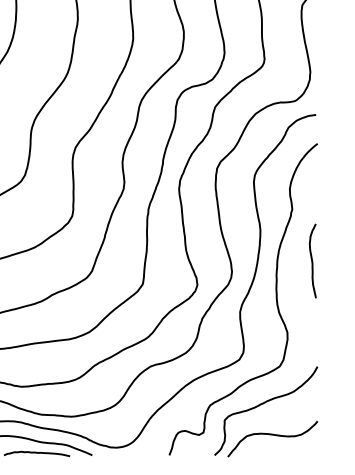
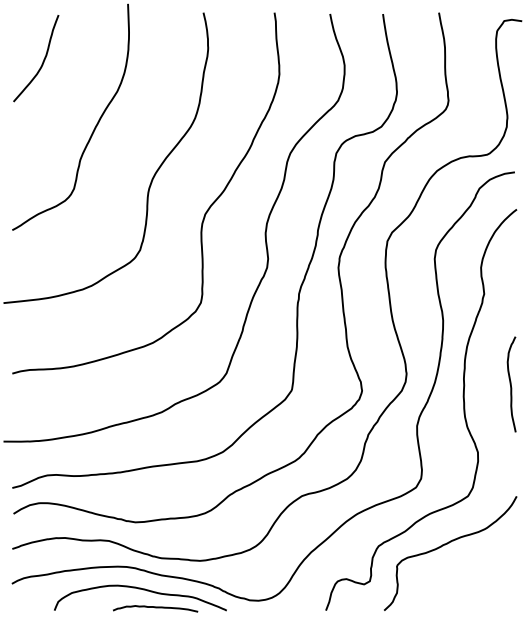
curve: (312, 261) -> (511, 384), moved
curve: (273, 435) -> (460, 585), removed

